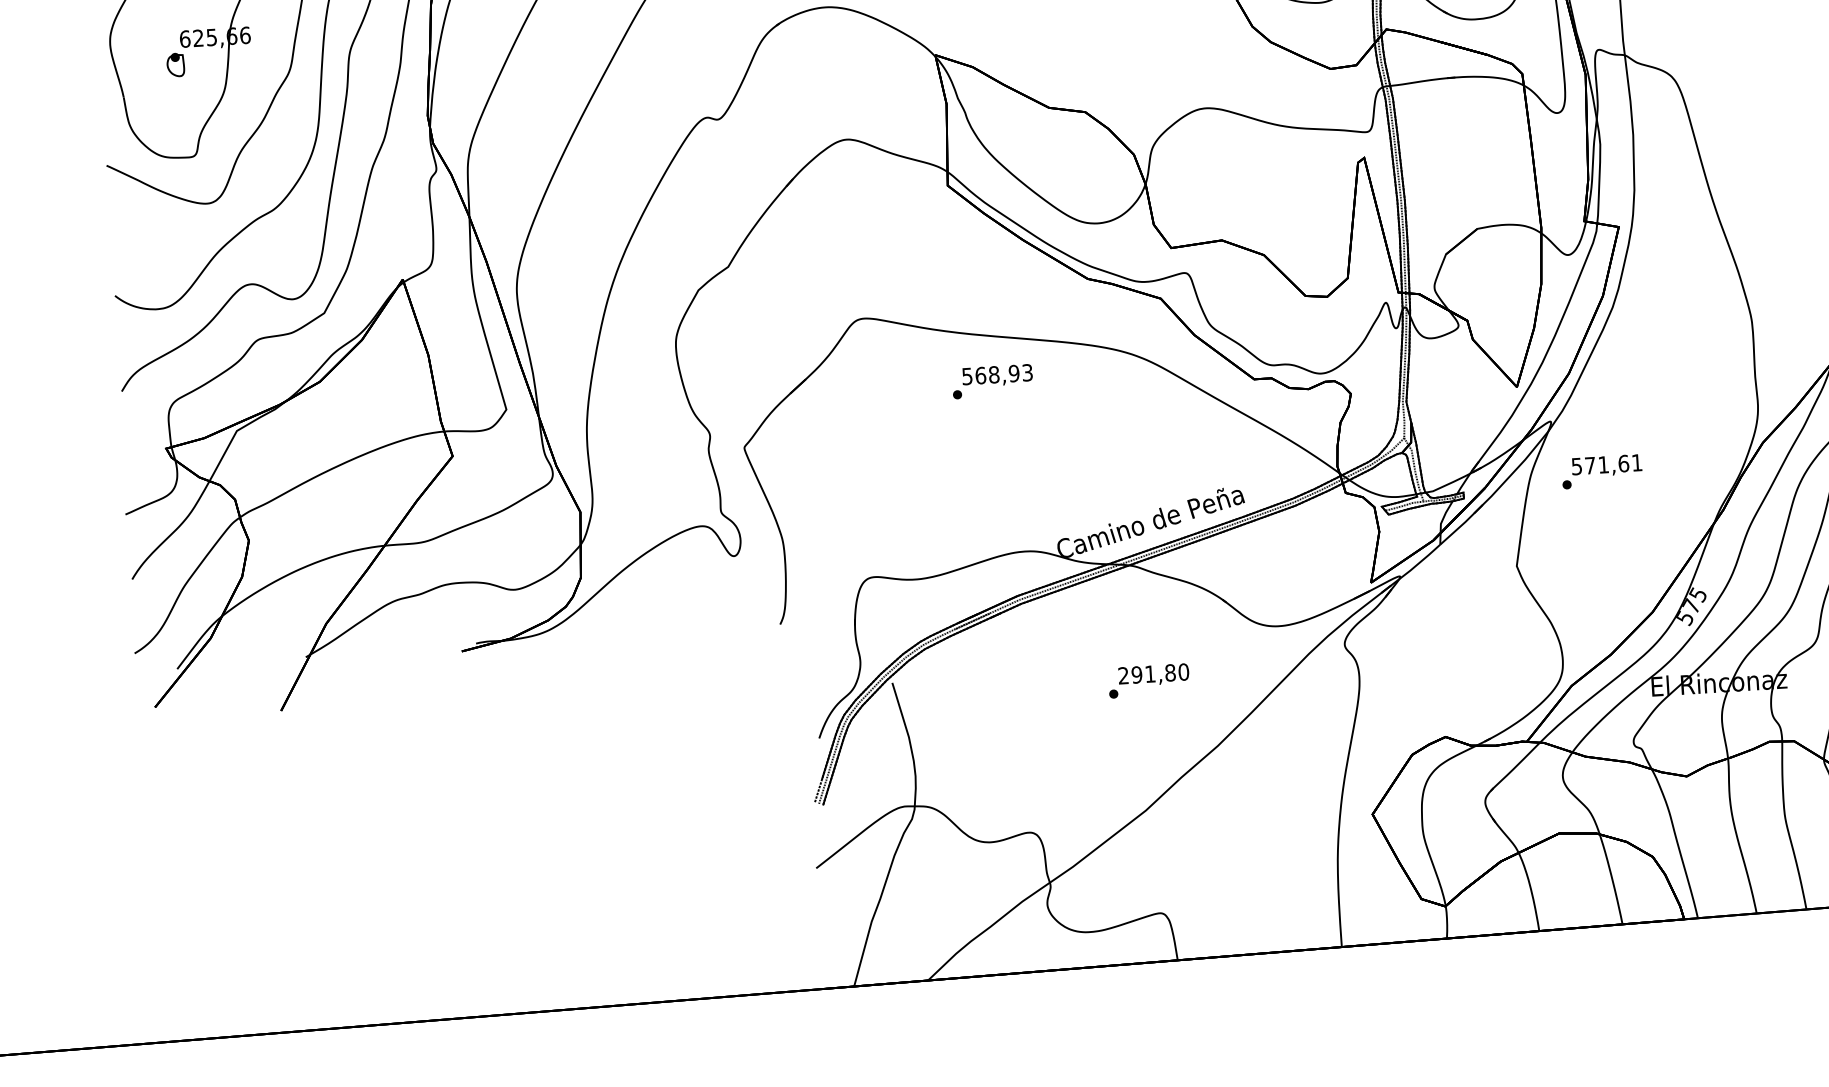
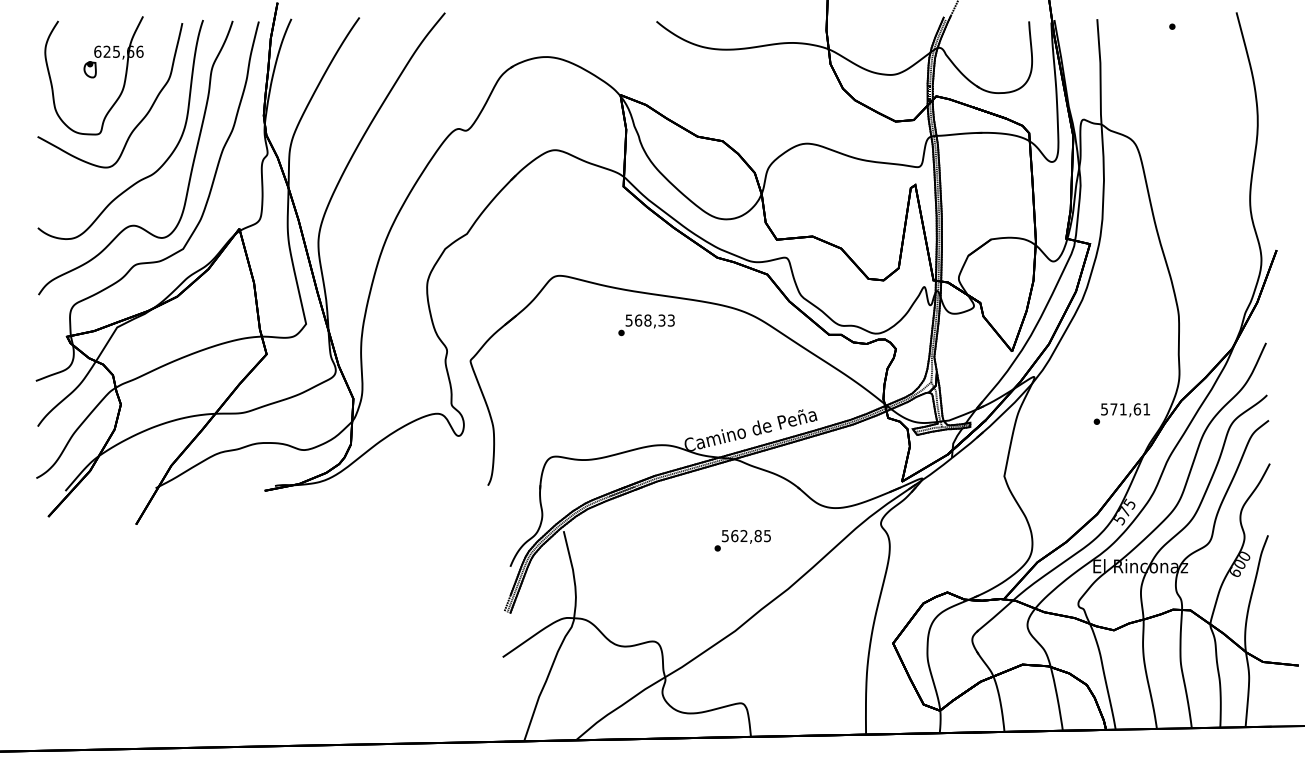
text: (1013, 373) -> (661, 320), 568,93 -> 568,33
text: (1601, 470) -> (1121, 413), moved
text: (1153, 674) -> (746, 536), 291,80 -> 562,85

